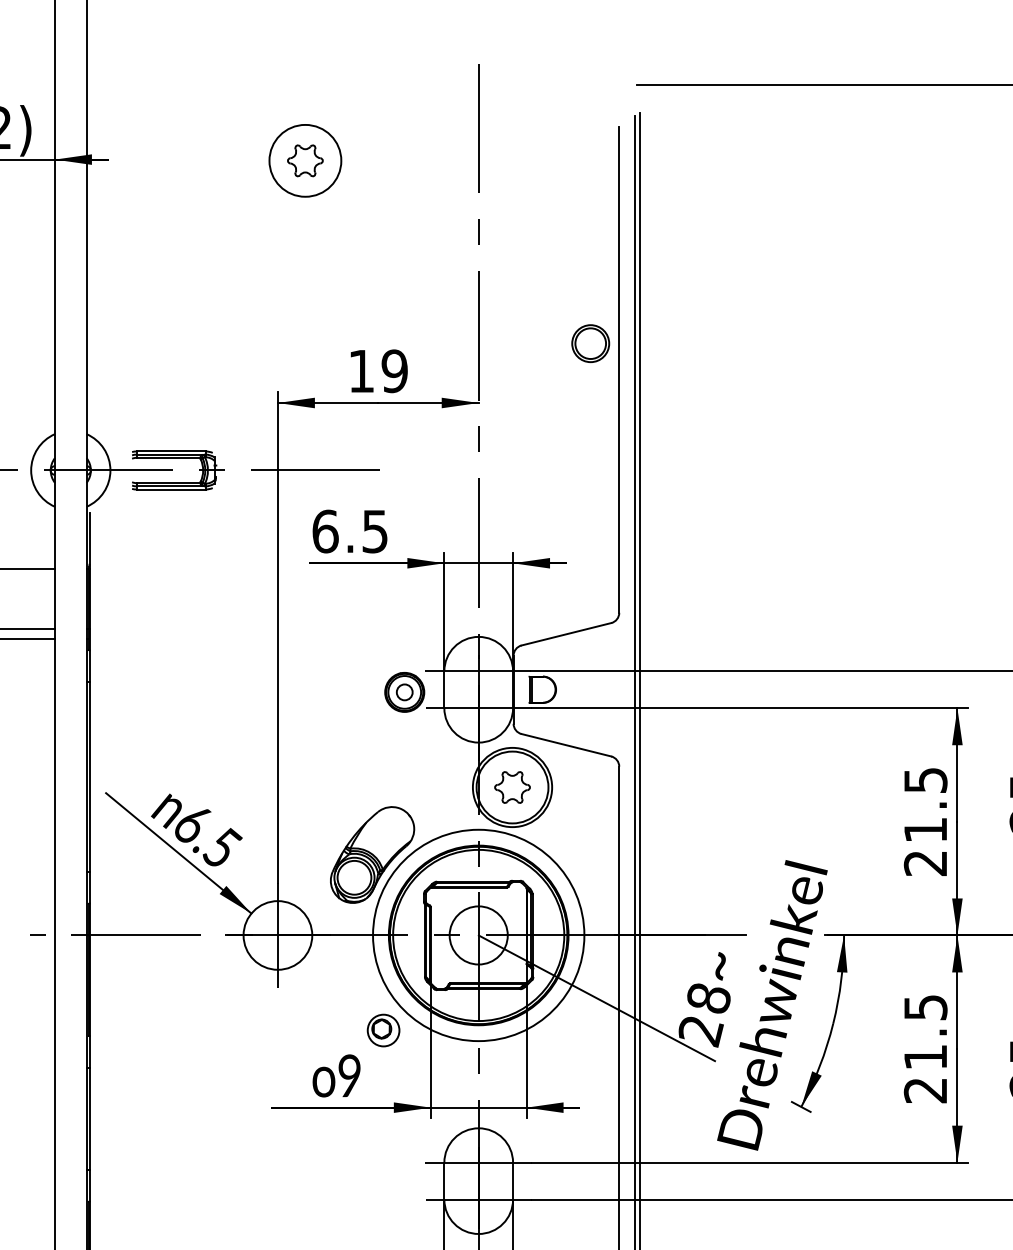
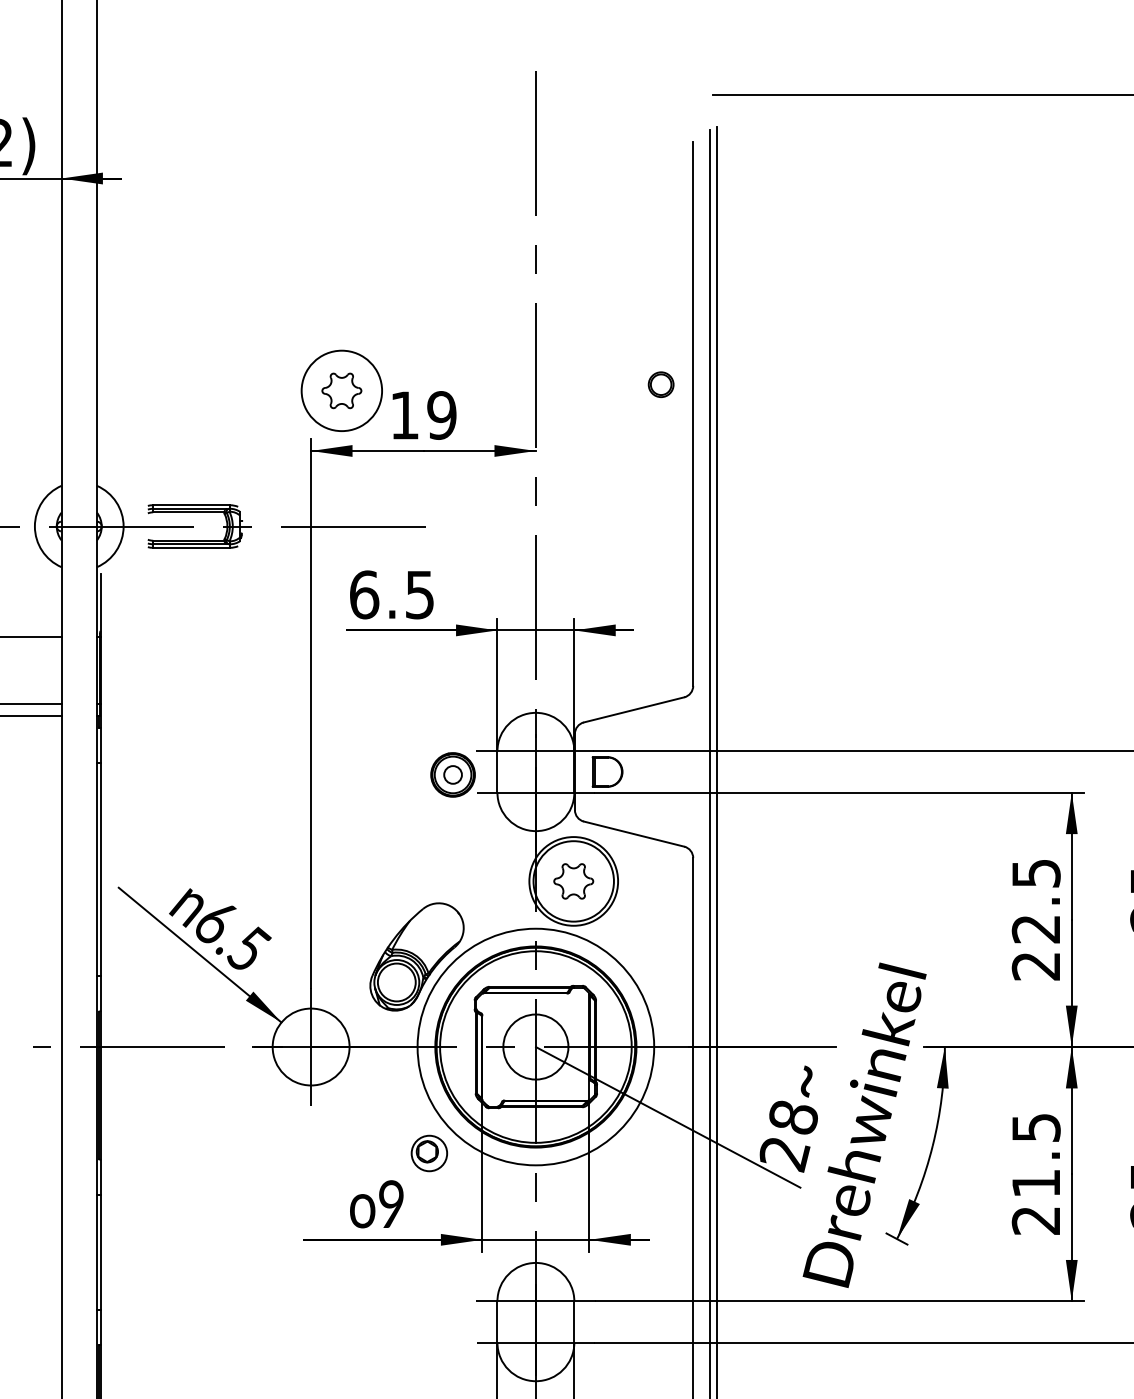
part: (305, 160) -> (341, 390), moved
part: (590, 343) -> (660, 384), size x0.6
text: (925, 830) -> (1035, 929), 21.5 -> 22.5

